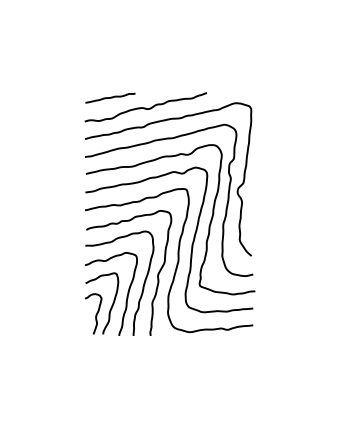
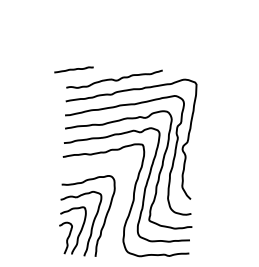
curve: (110, 97) -> (74, 69), moved
curve: (157, 273) -> (116, 209), removed

